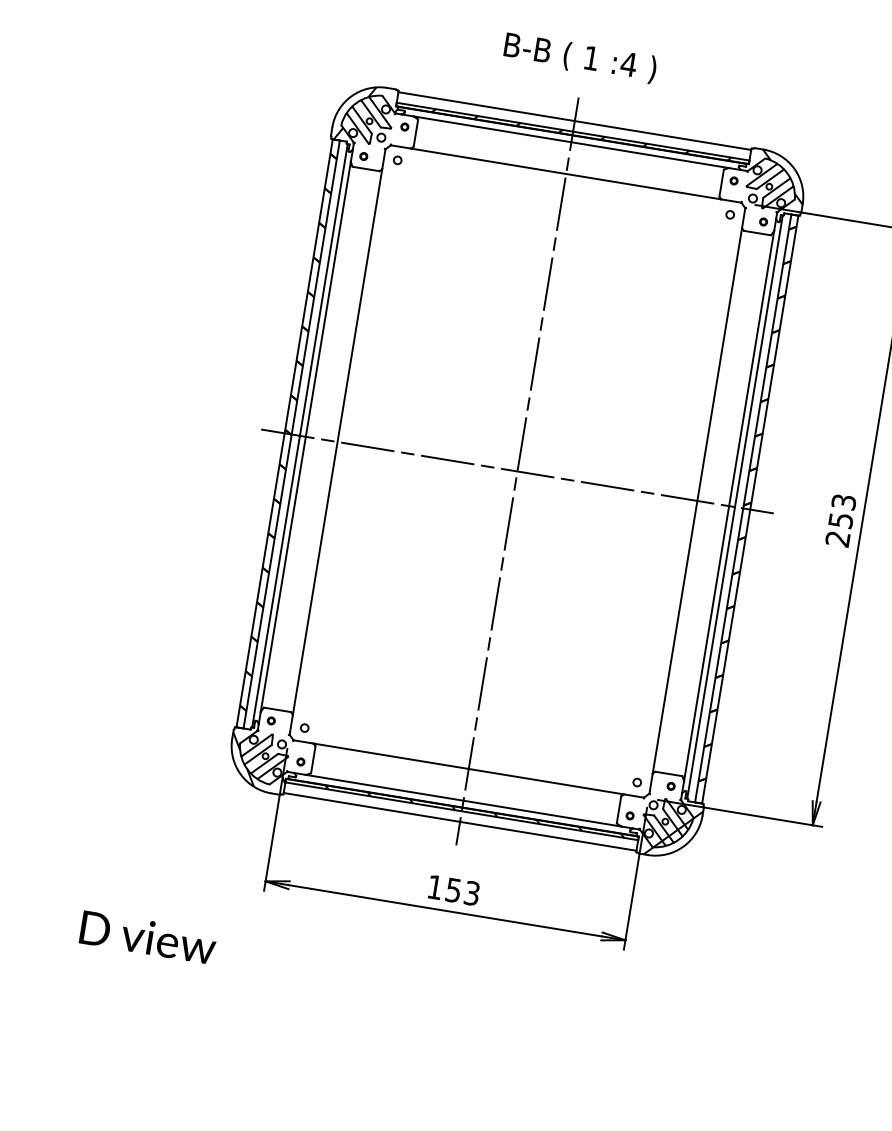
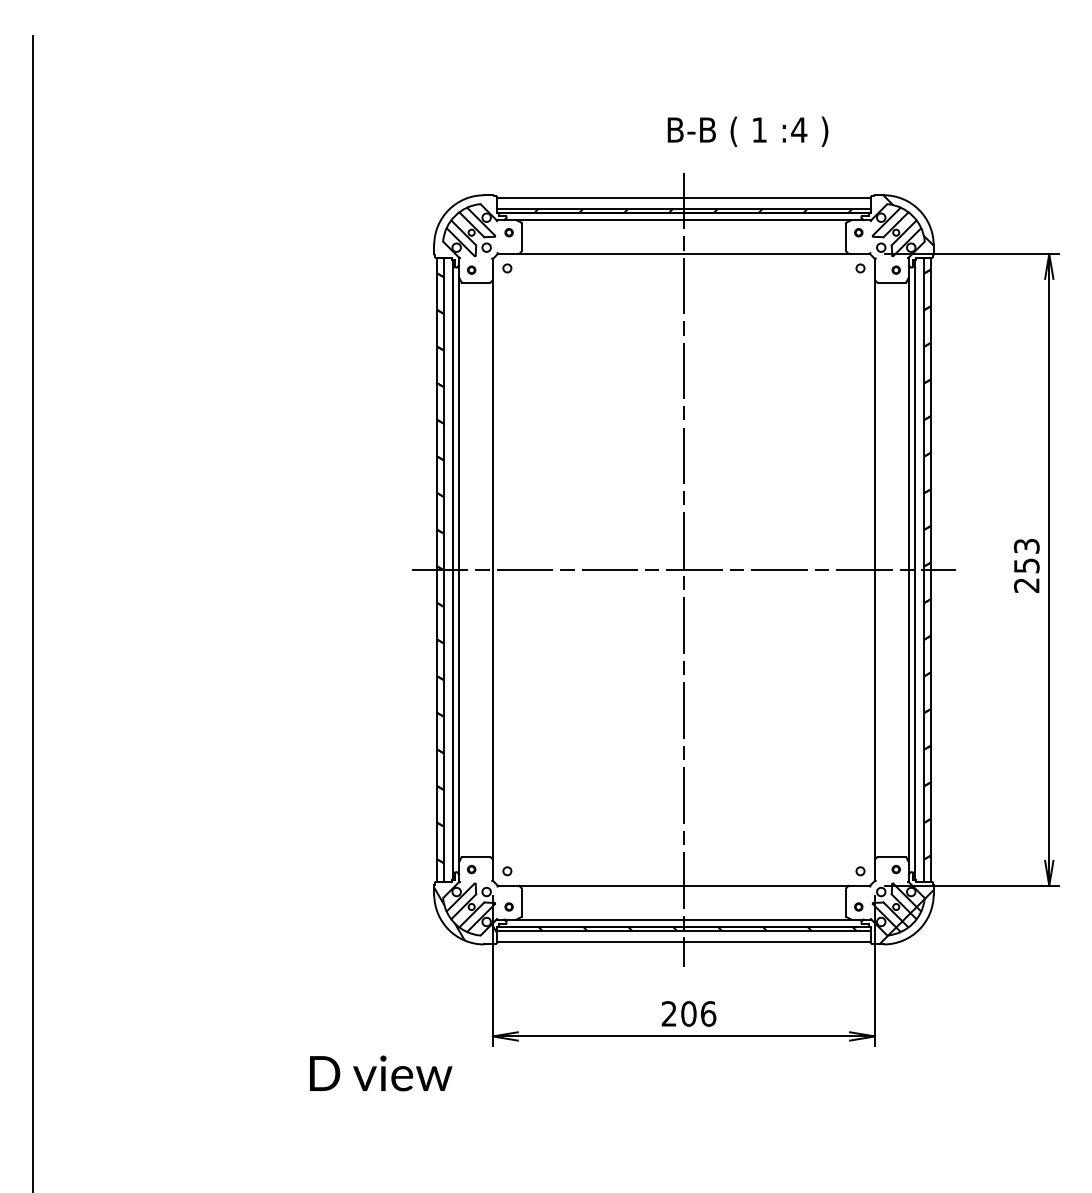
text: (579, 57) -> (747, 131), moved
hatch: (367, 114) -> (468, 226), removed
text: (453, 889) -> (688, 1013), 153 -> 206
text: (148, 937) -> (381, 1073), moved

